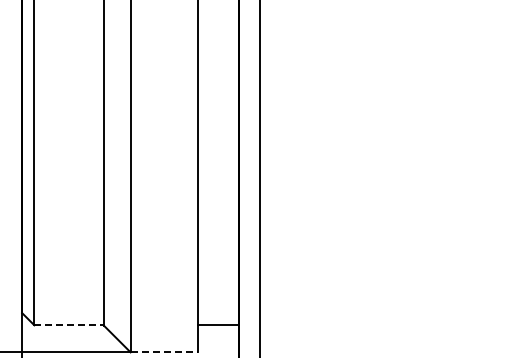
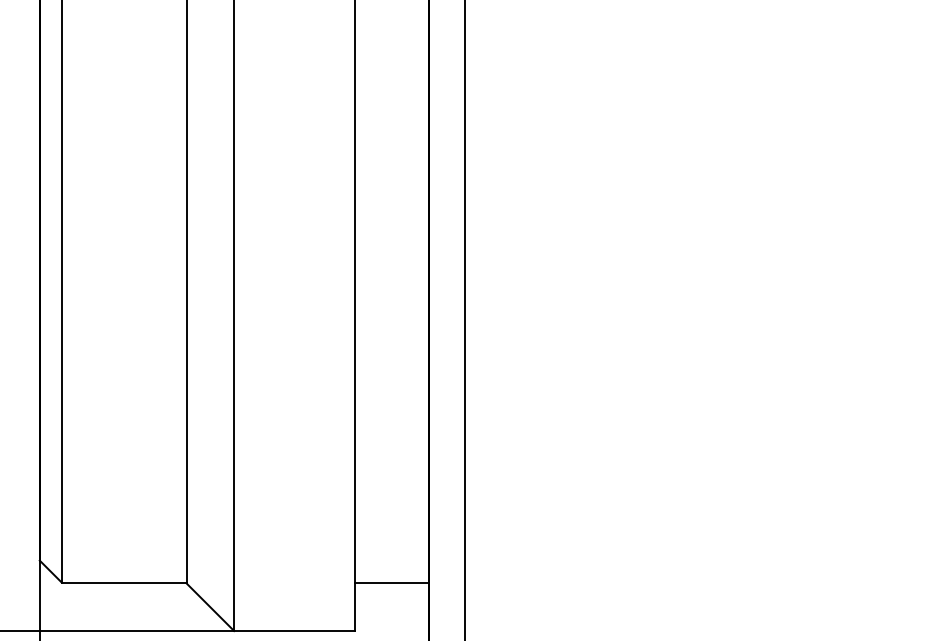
line: (69, 325) -> (124, 582), dashed -> solid
line: (164, 352) -> (294, 631), dashed -> solid

